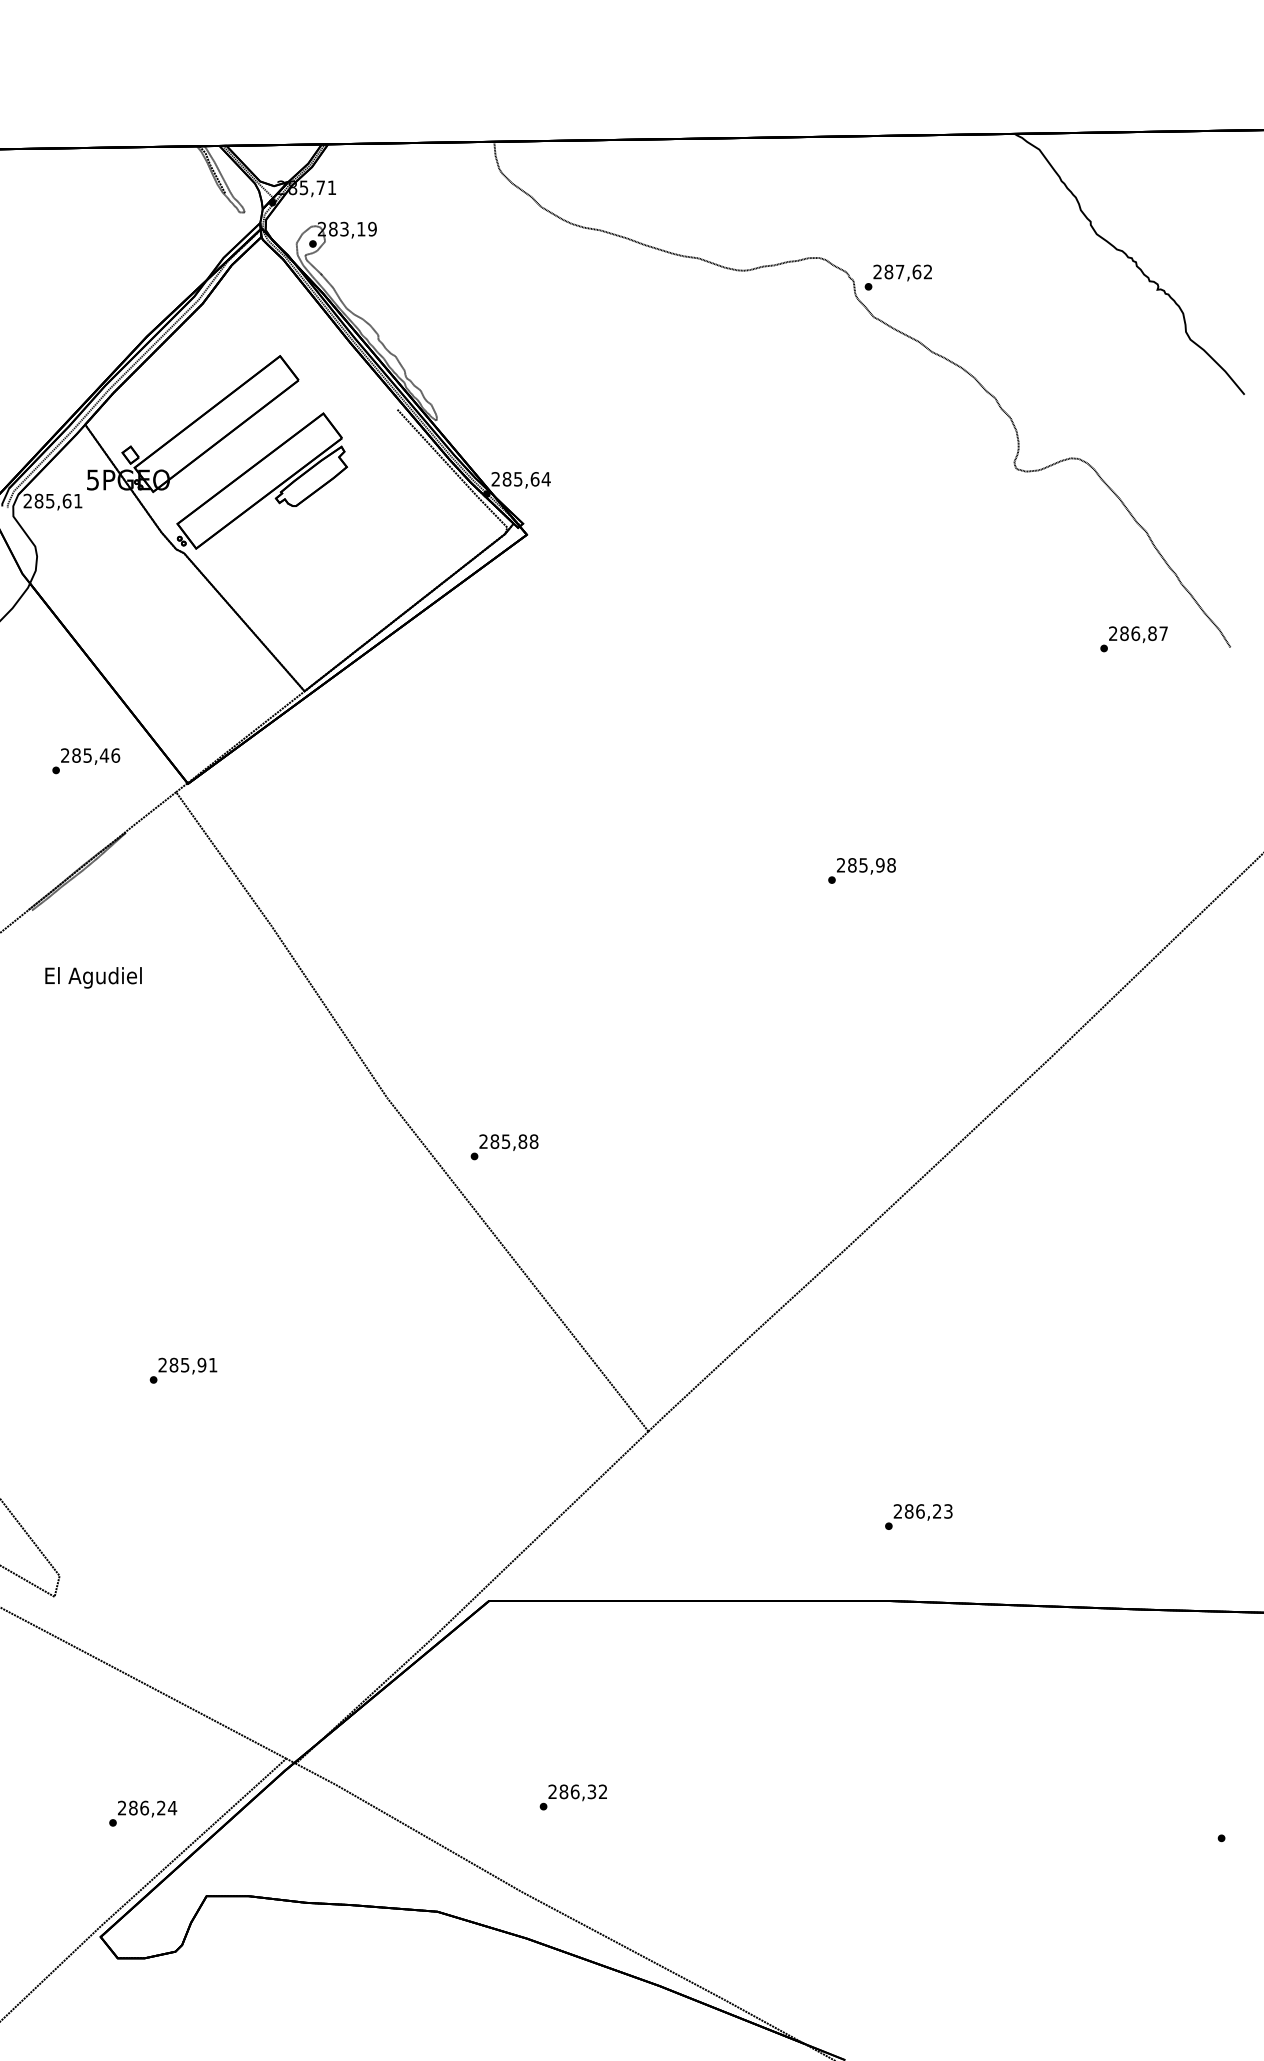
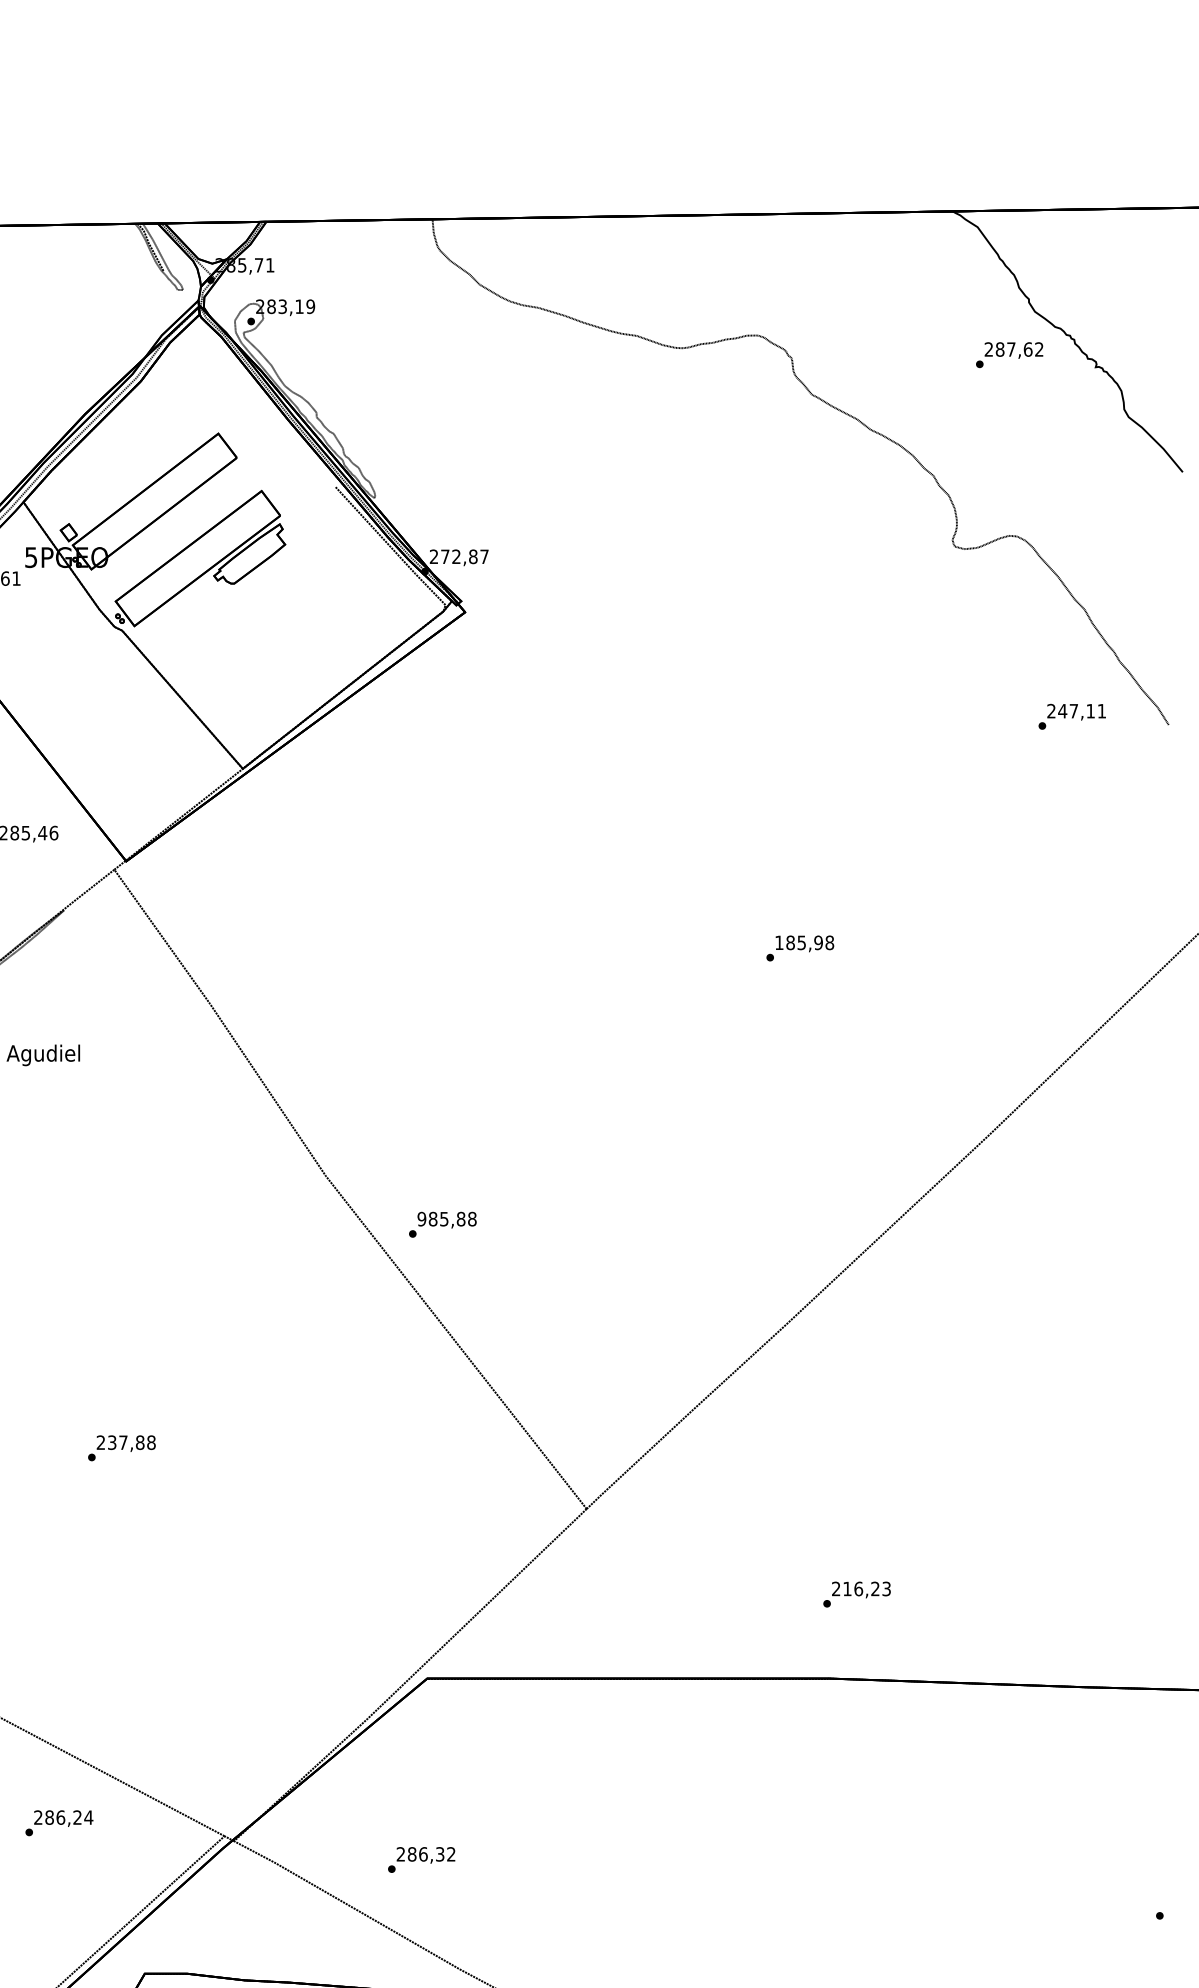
text: (897, 277) -> (1008, 355), moved
text: (526, 479) -> (464, 557), 285,64 -> 272,87
text: (1143, 633) -> (1081, 711), 286,87 -> 247,11
text: (840, 865) -> (778, 943), 285,98 -> 185,98
text: (483, 1141) -> (421, 1219), 285,88 -> 985,88
text: (193, 1364) -> (131, 1442), 285,91 -> 237,88
text: (908, 1511) -> (846, 1589), 286,23 -> 216,23
text: (572, 1797) -> (420, 1860), moved
text: (143, 1813) -> (59, 1823), moved

